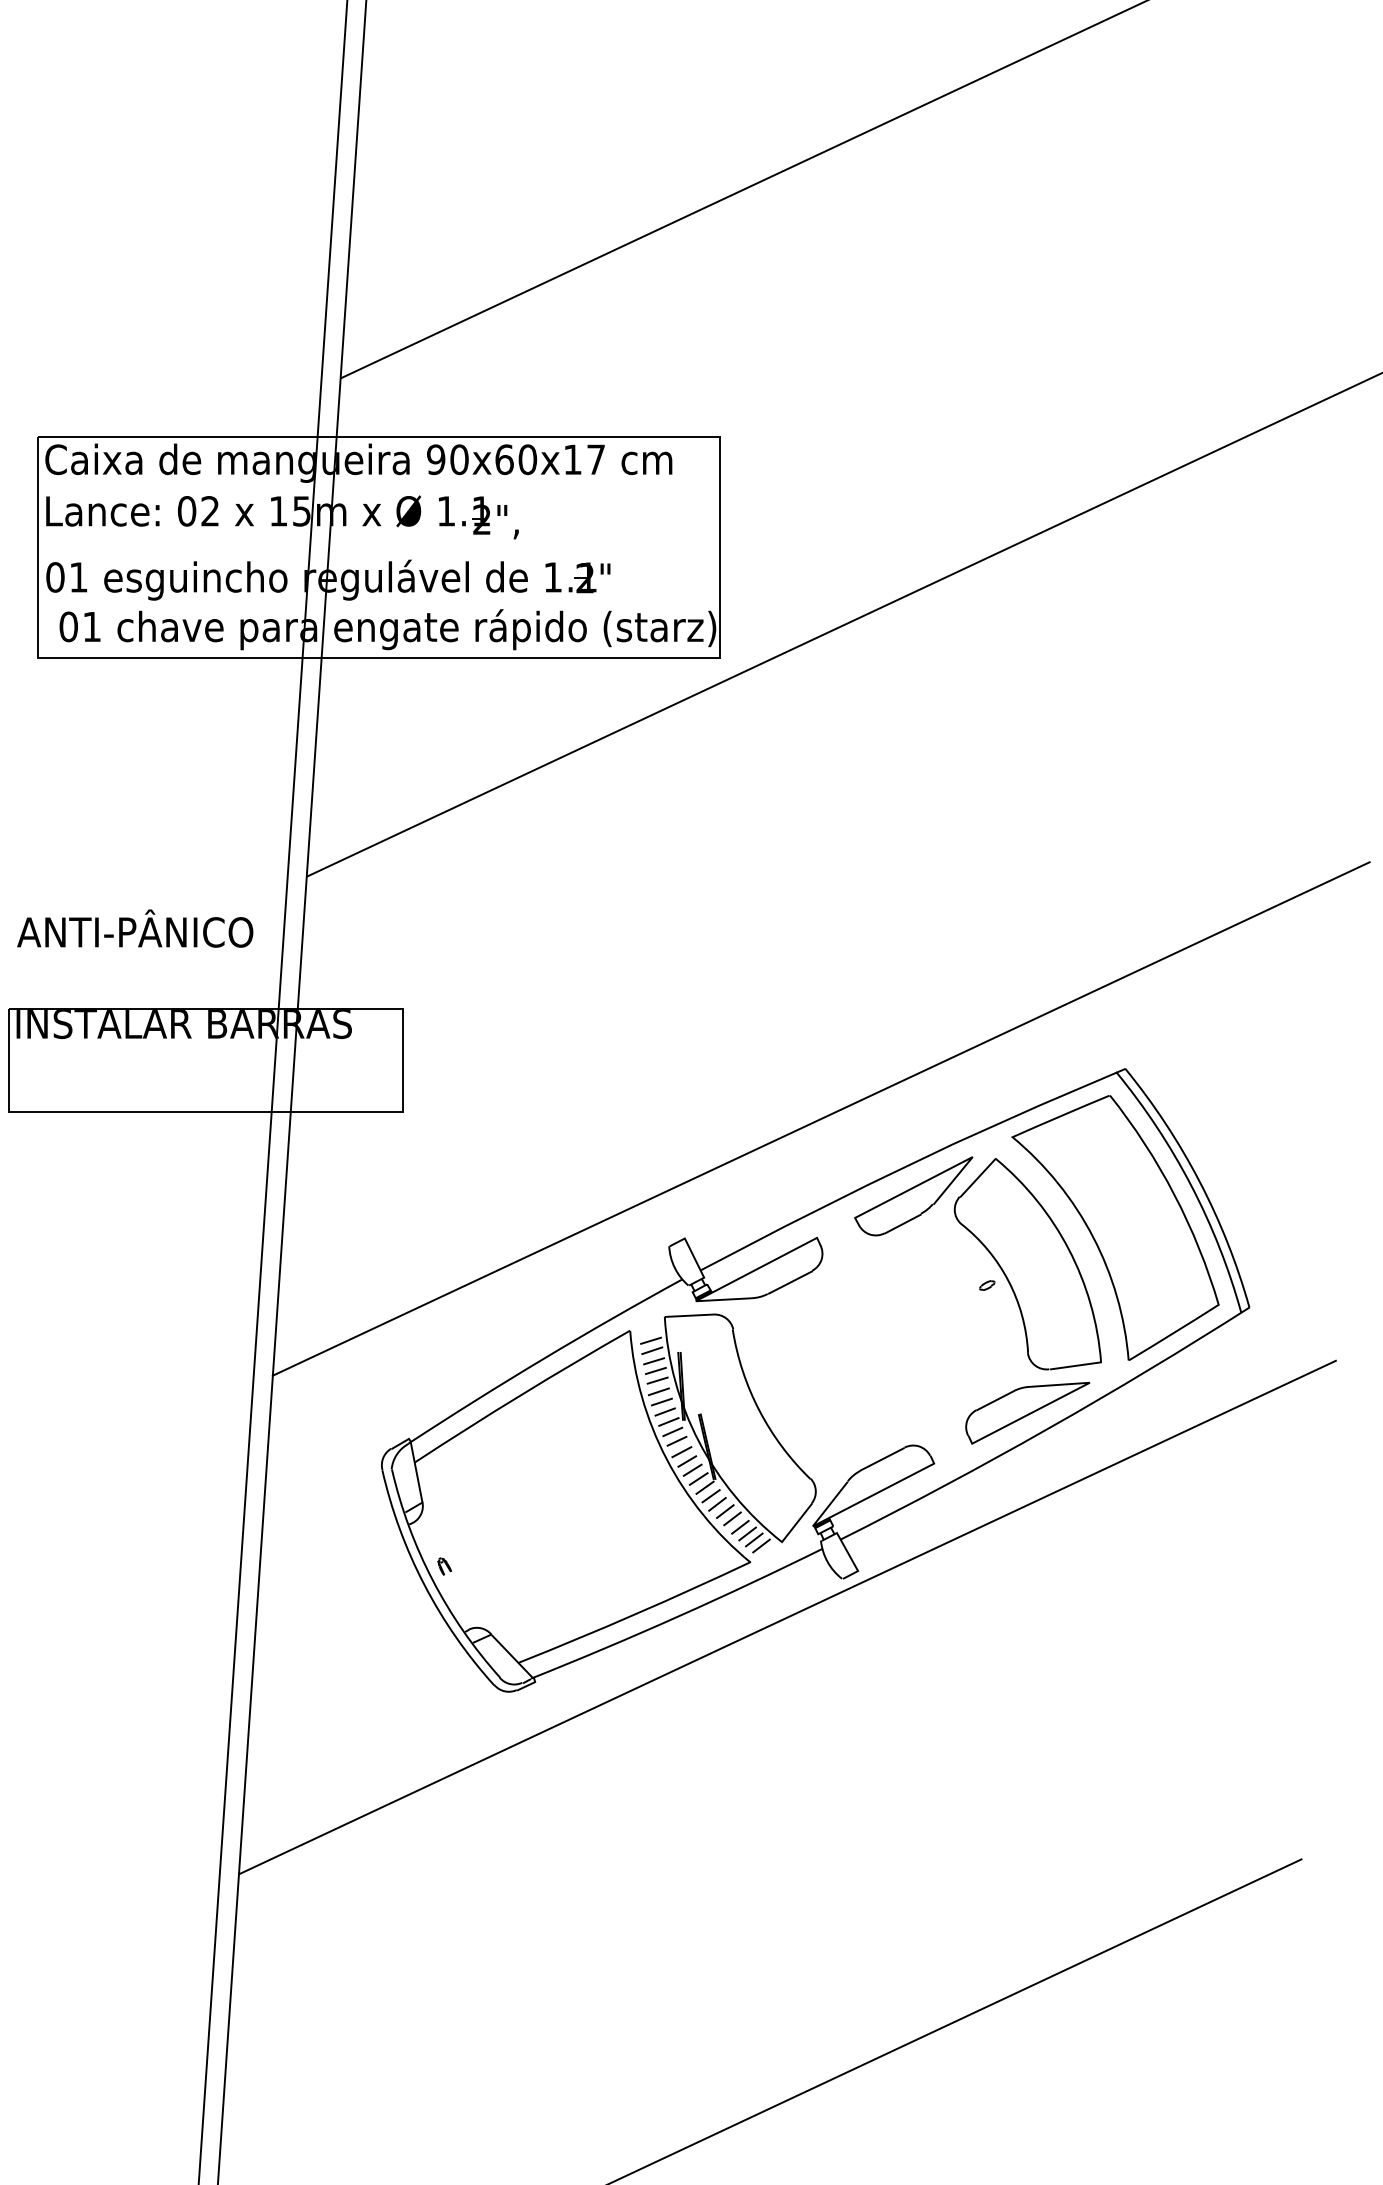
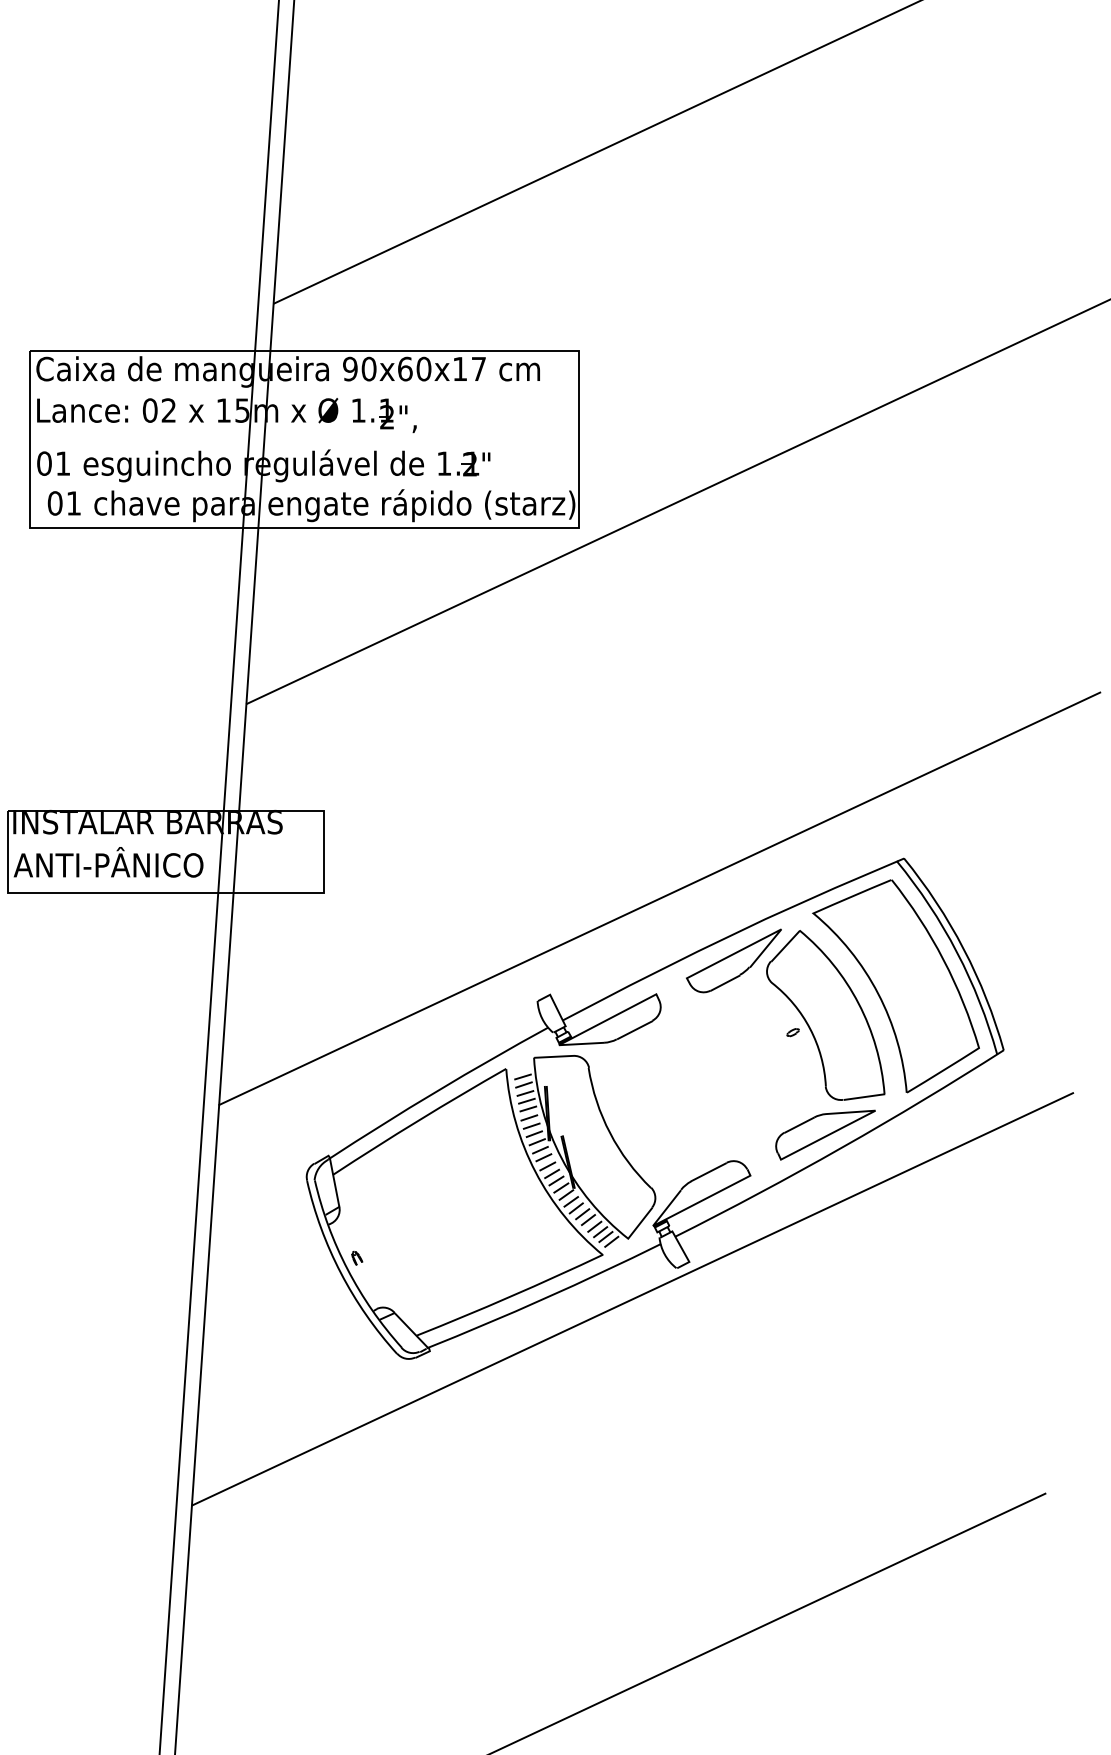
text: (135, 928) -> (108, 862), moved

